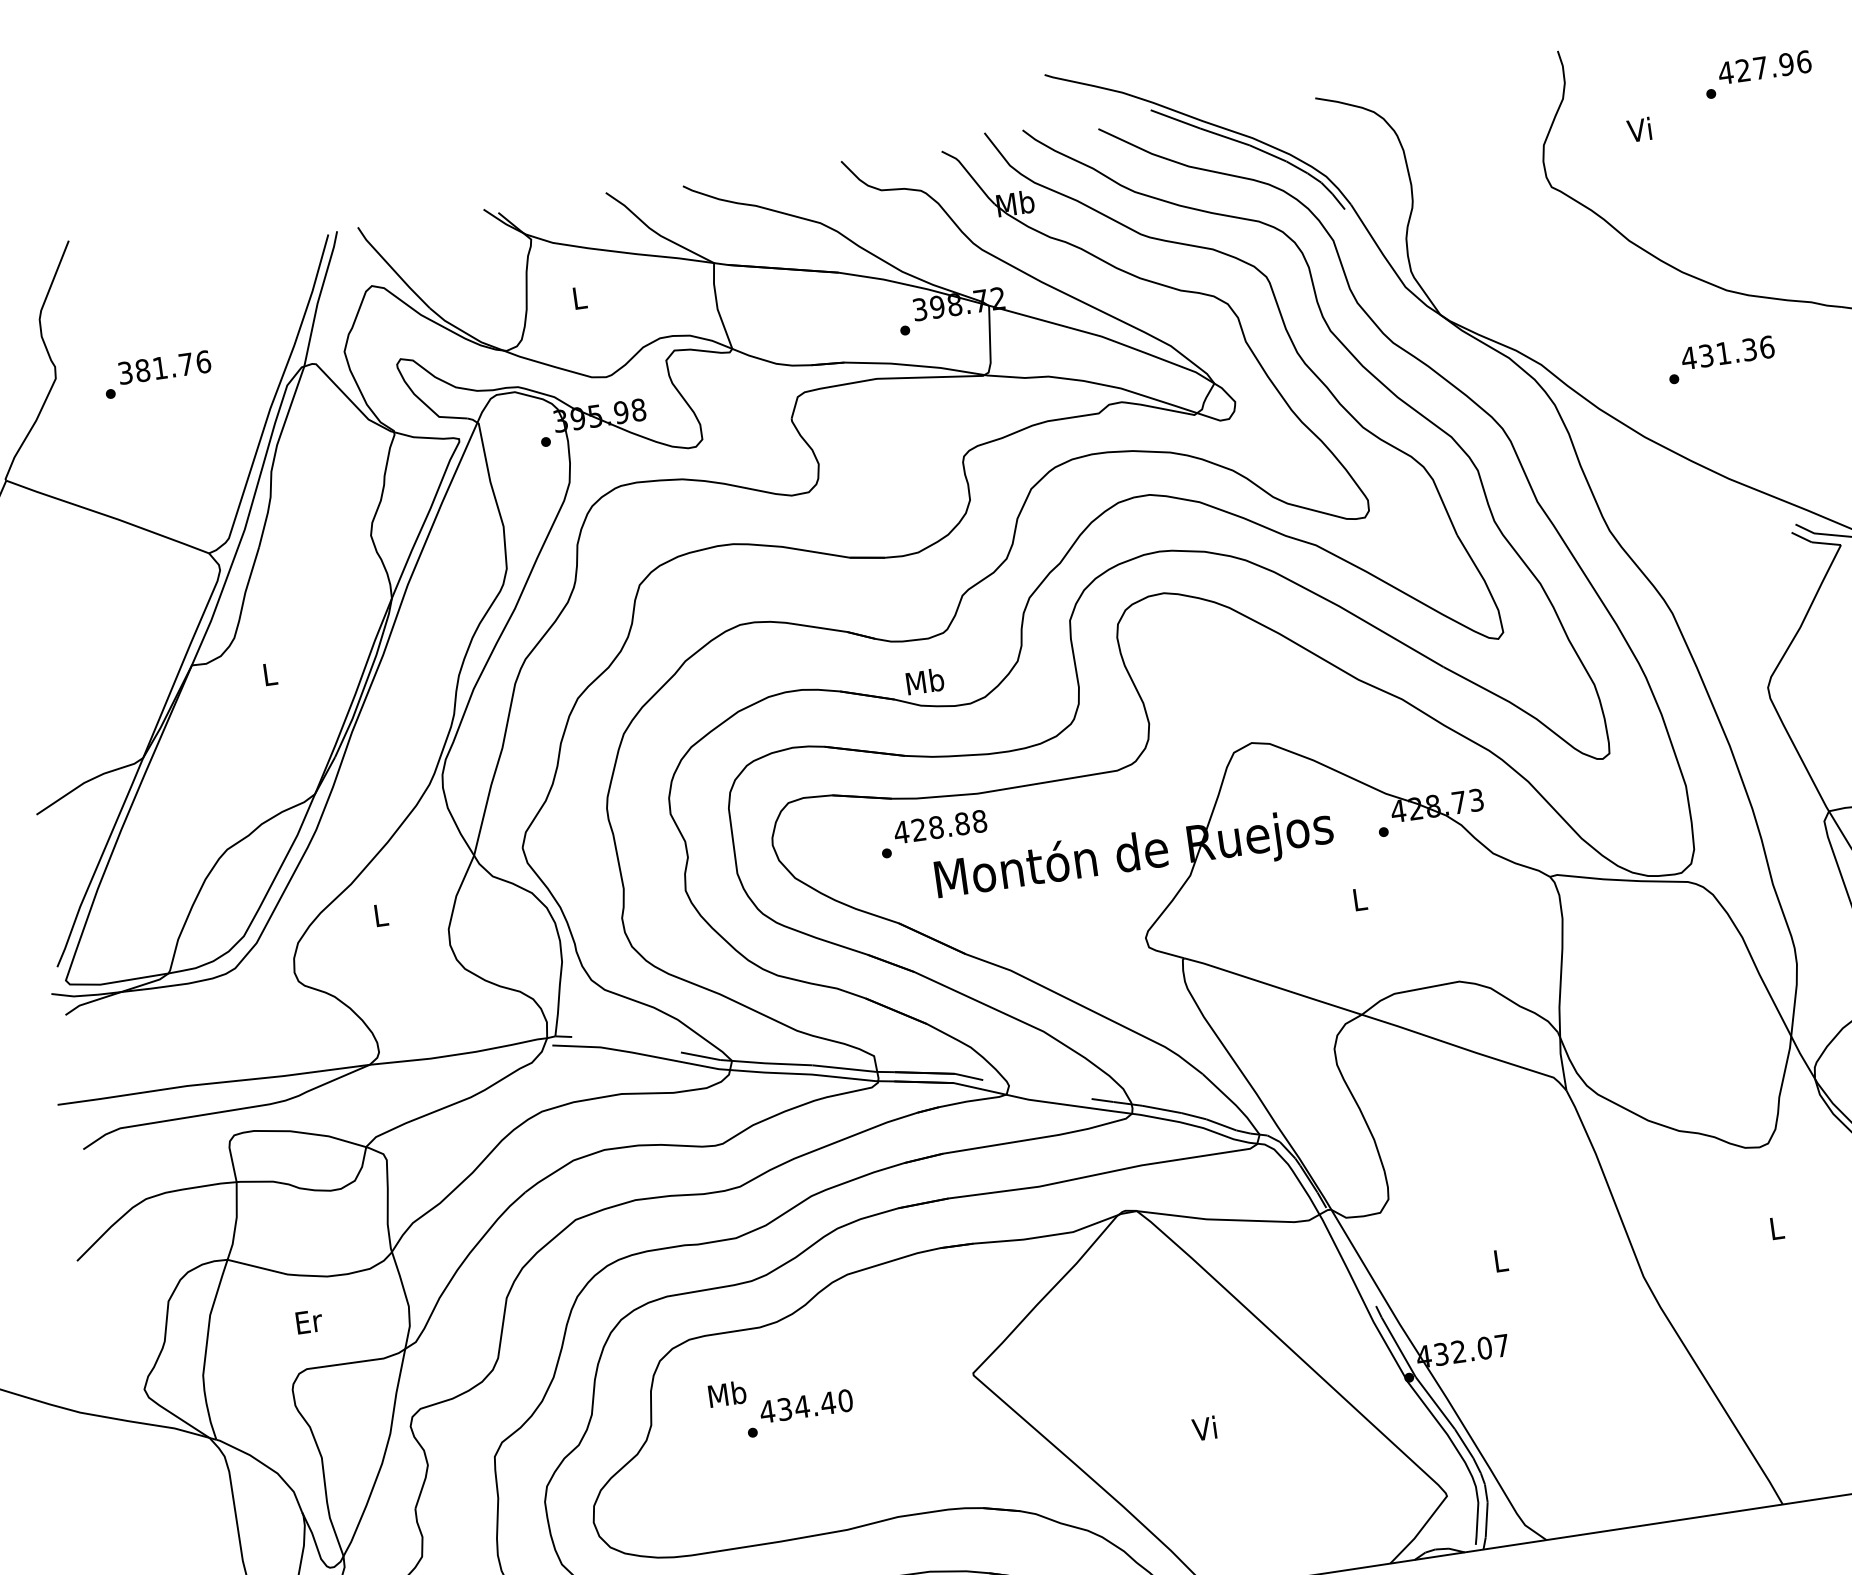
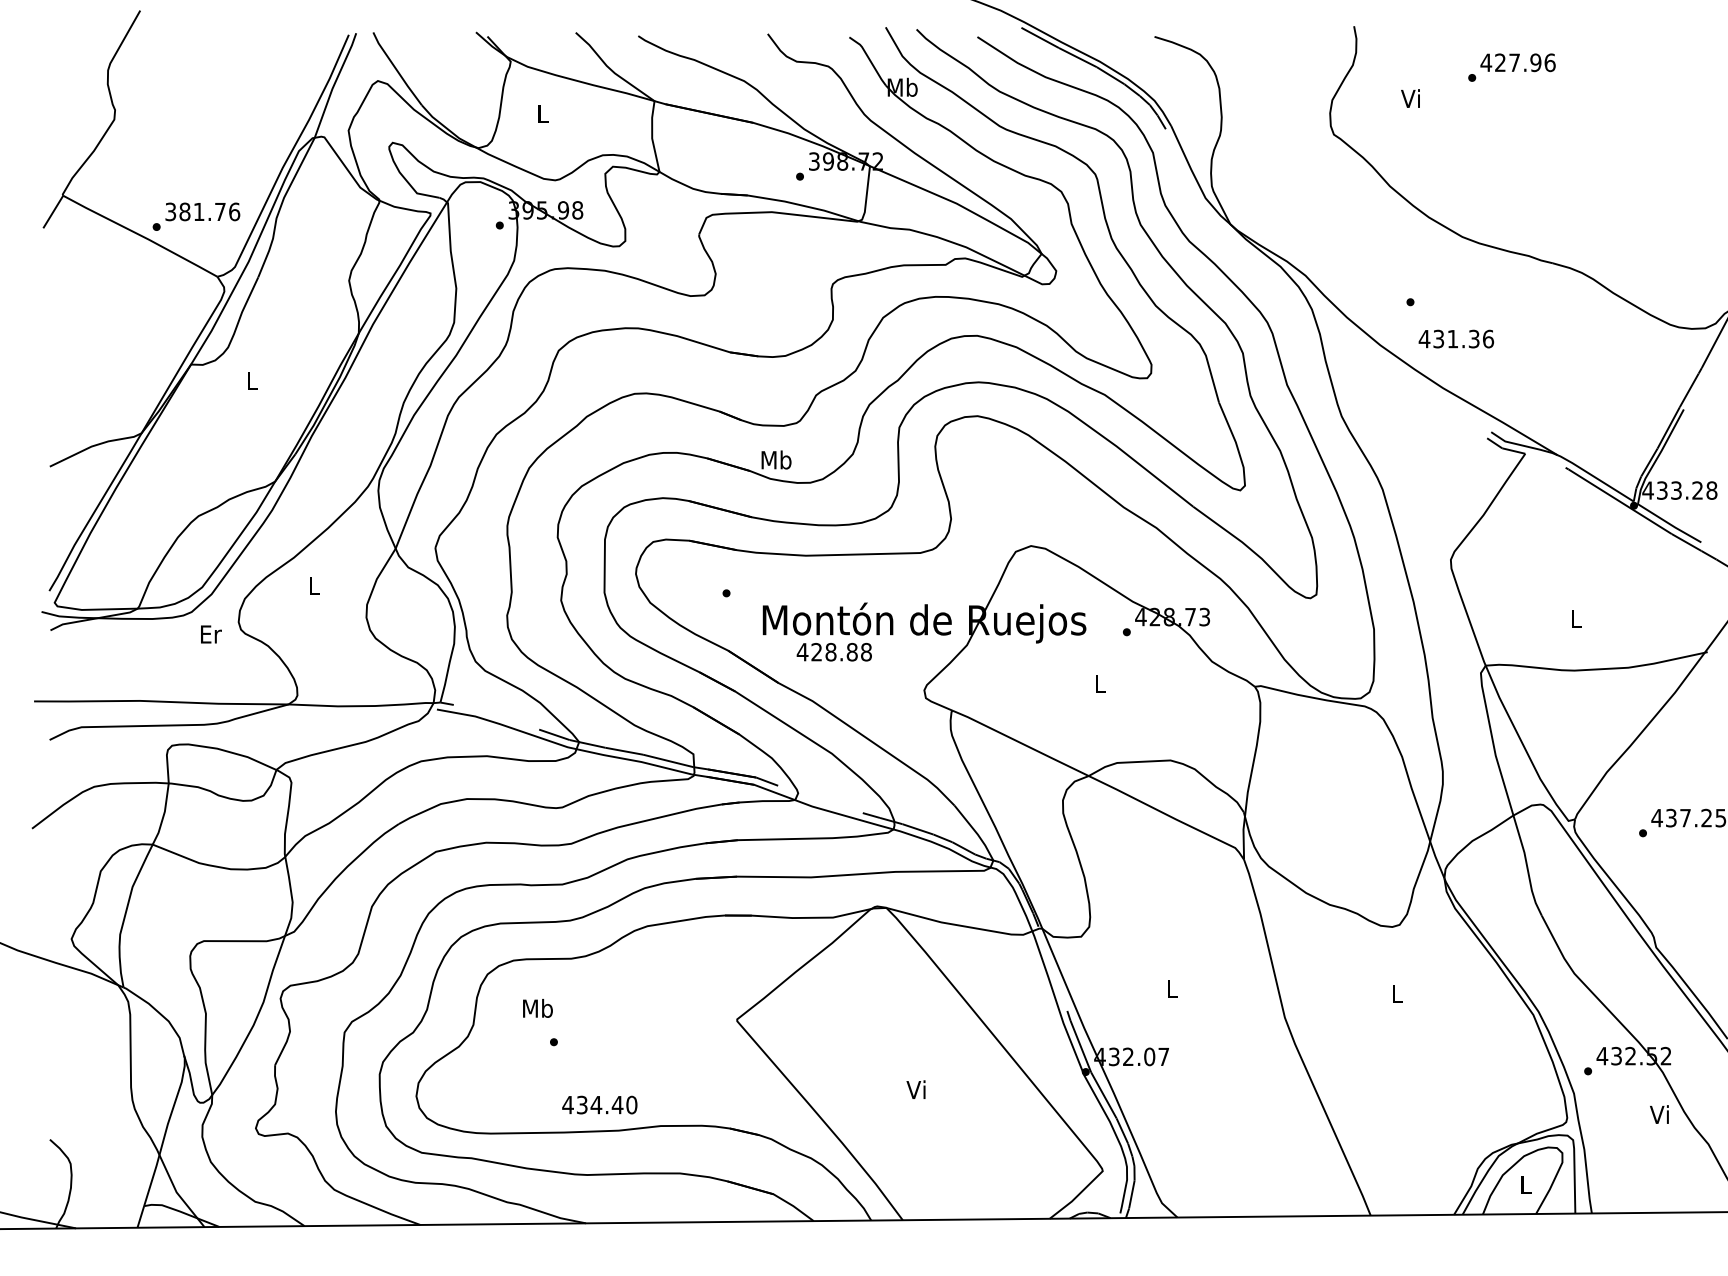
text: (1727, 352) -> (1456, 338), moved
text: (157, 374) -> (196, 216), moved
text: (939, 827) -> (833, 652), moved
text: (309, 1321) -> (211, 634), moved
text: (805, 1405) -> (599, 1104), moved

